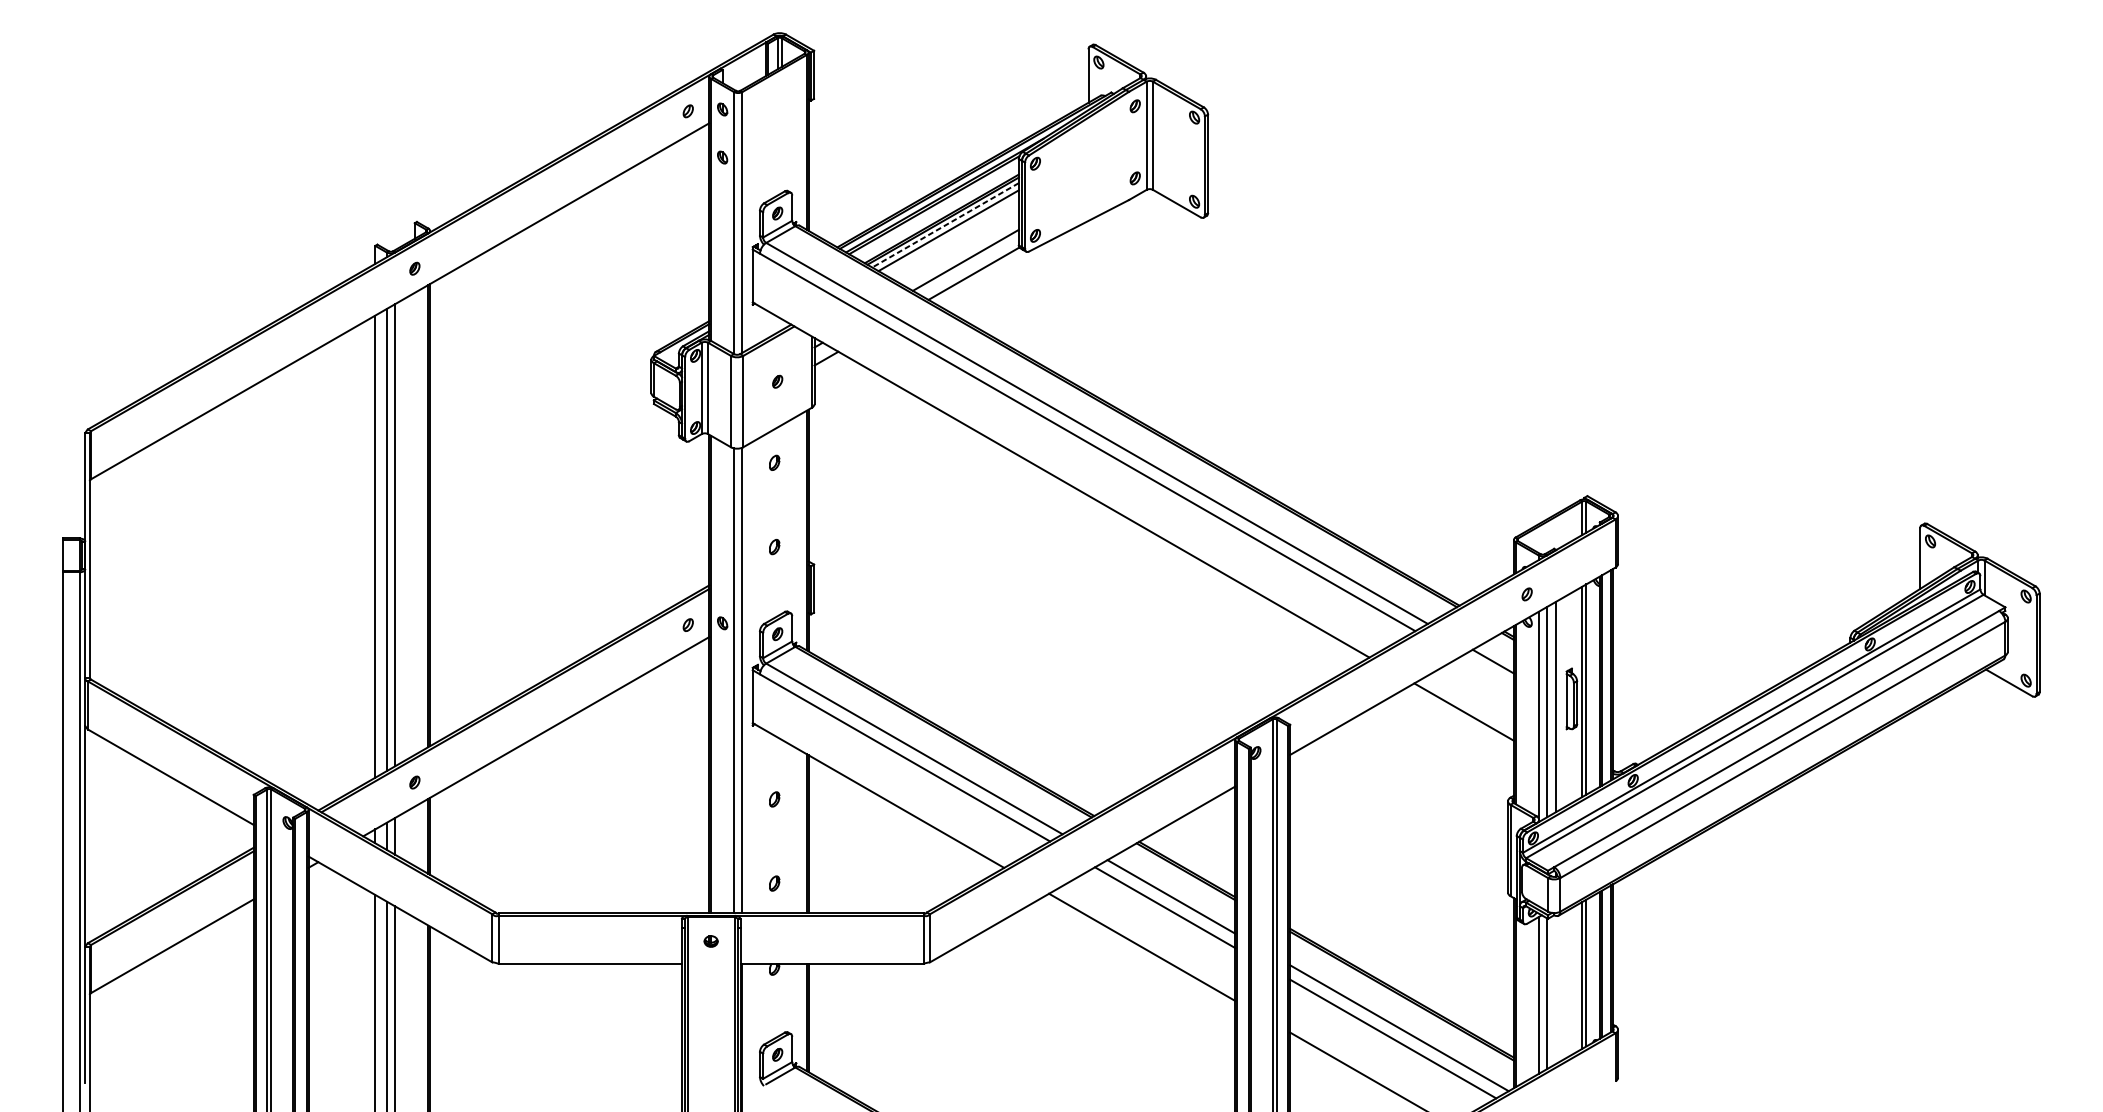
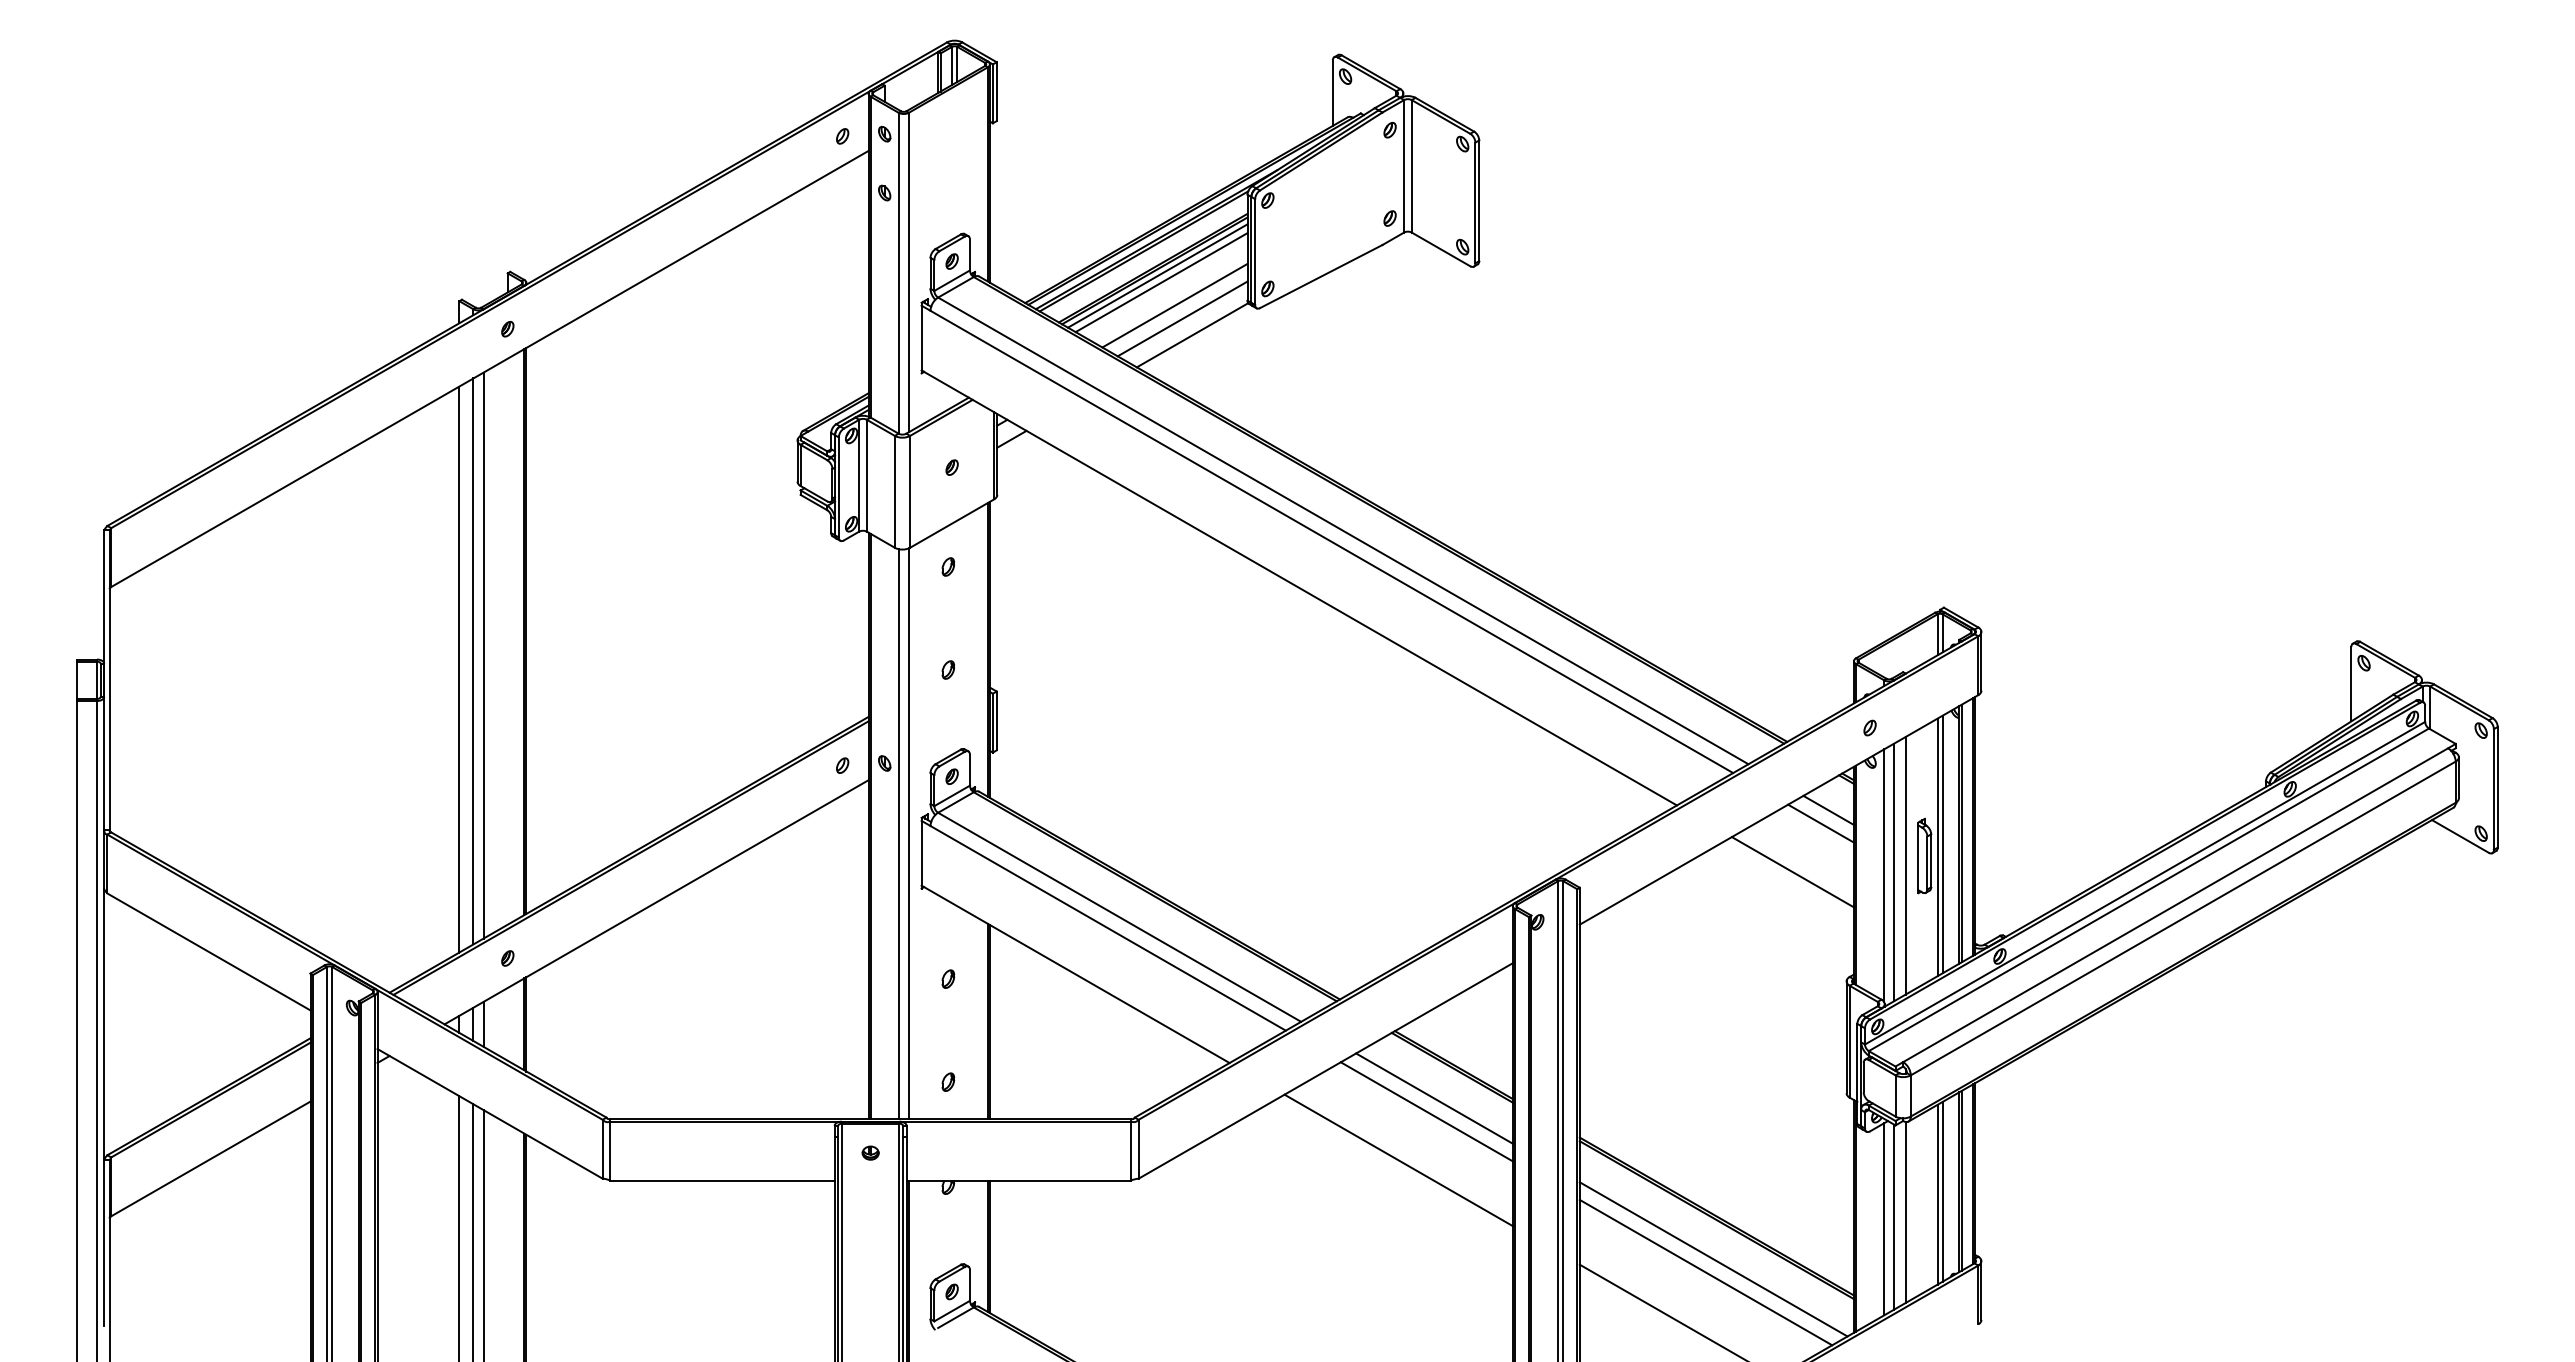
line: (945, 225) -> (1157, 276), dashed -> solid
line: (959, 249) -> (1174, 305), added
line: (1486, 672) -> (1820, 823), added
line: (1556, 989) -> (1905, 1211), added

